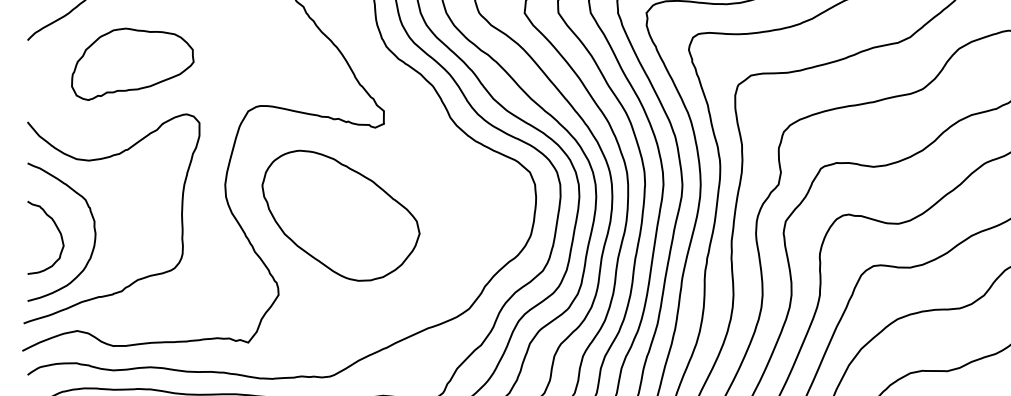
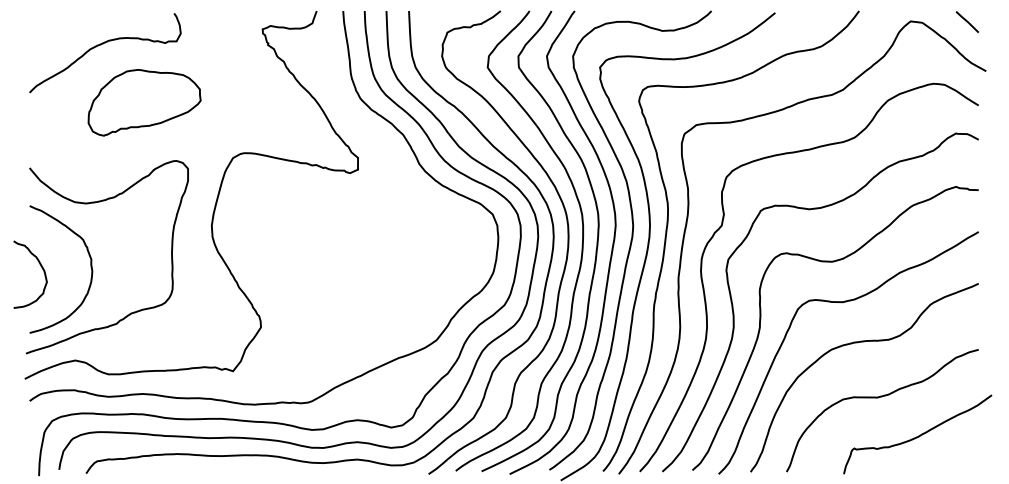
part: (132, 64) -> (144, 102), moved
part: (341, 215) -> (318, 254), removed
curve: (57, 231) -> (41, 268), moved

